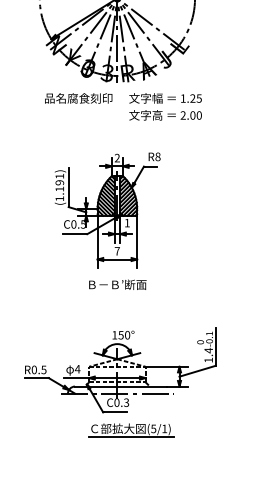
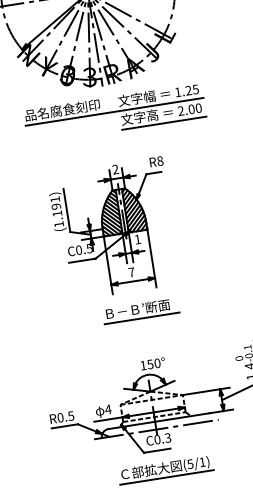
line: (124, 107) -> (114, 112), added
line: (166, 124) -> (164, 123), added
line: (120, 293) -> (142, 318), added
part: (131, 430) -> (166, 469), moved

